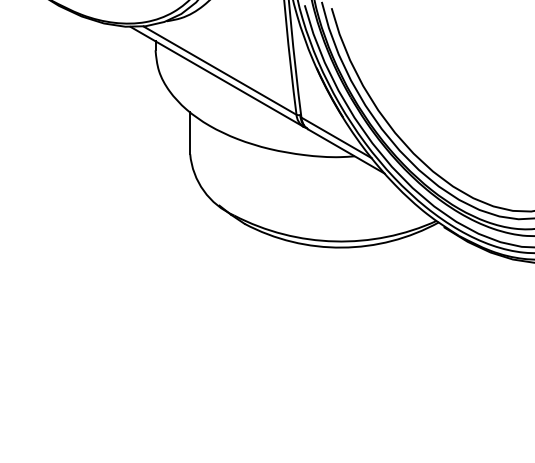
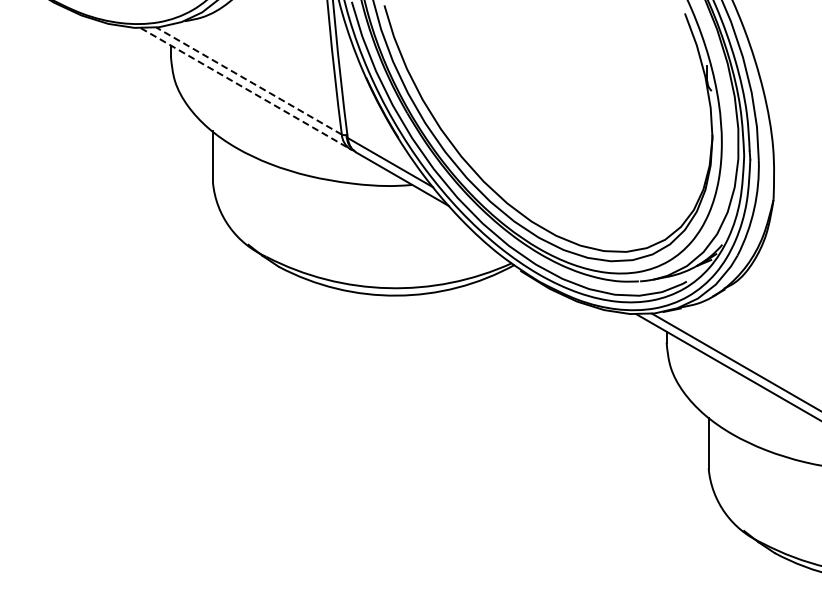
line: (219, 70) -> (248, 80), solid -> dashed
line: (217, 76) -> (245, 88), solid -> dashed

